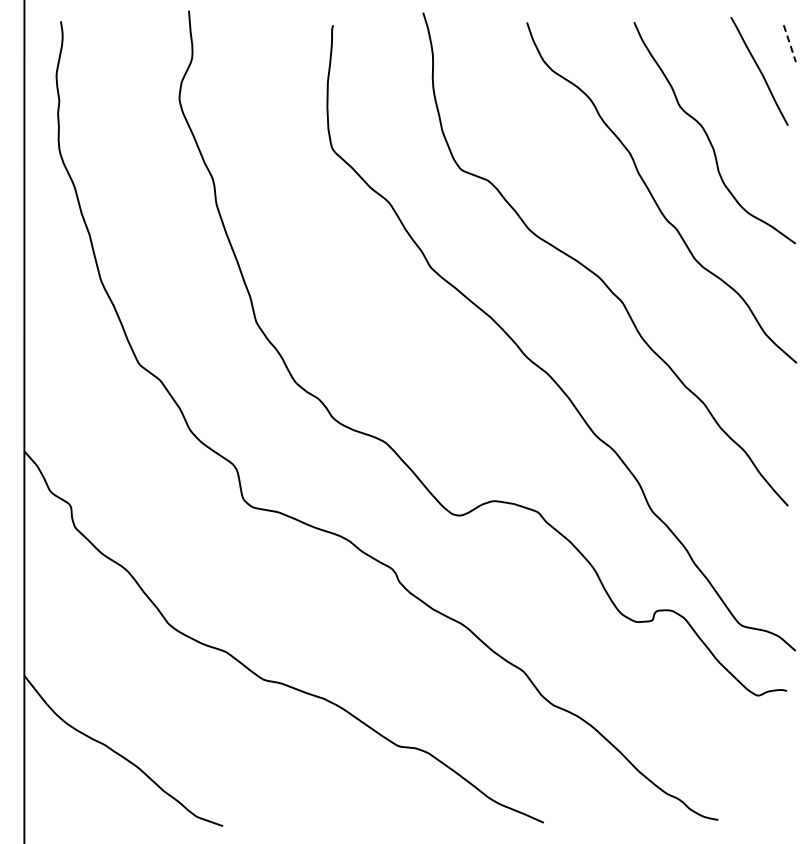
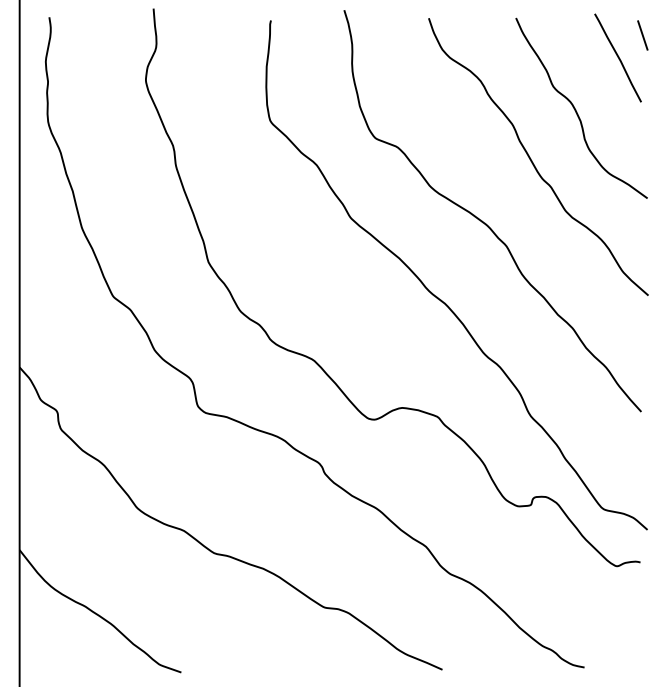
line: (790, 44) -> (643, 36), dashed -> solid

